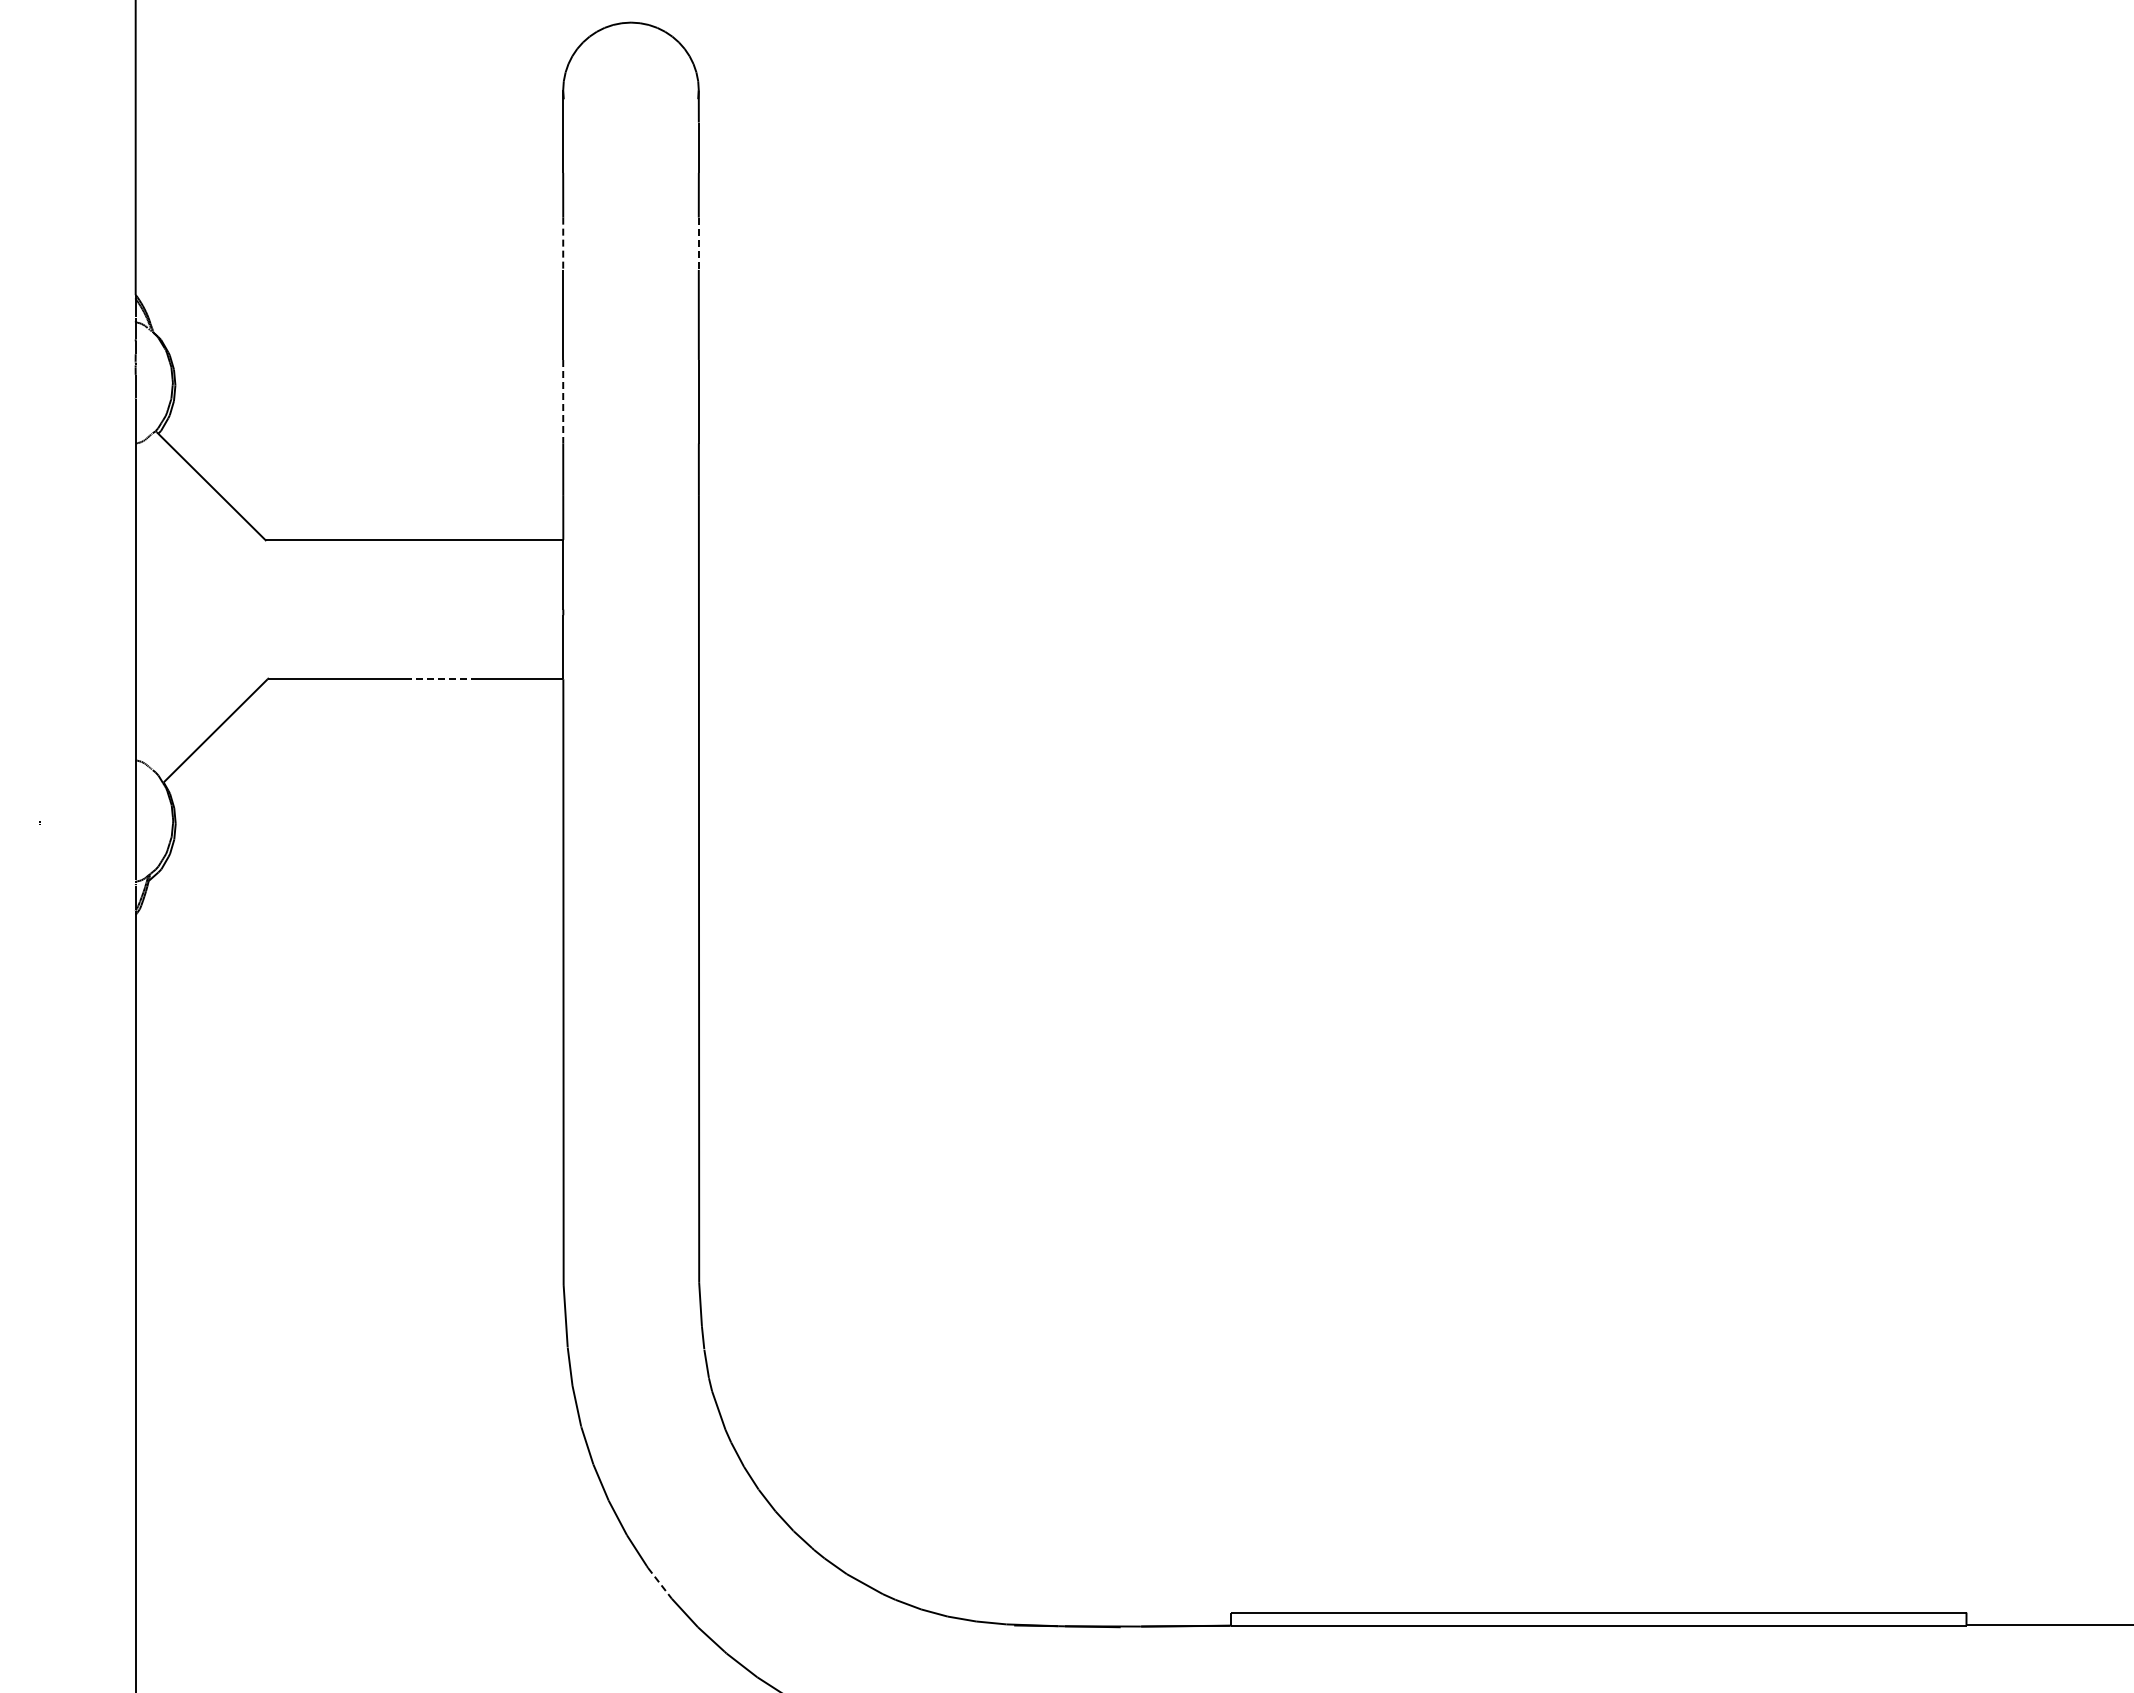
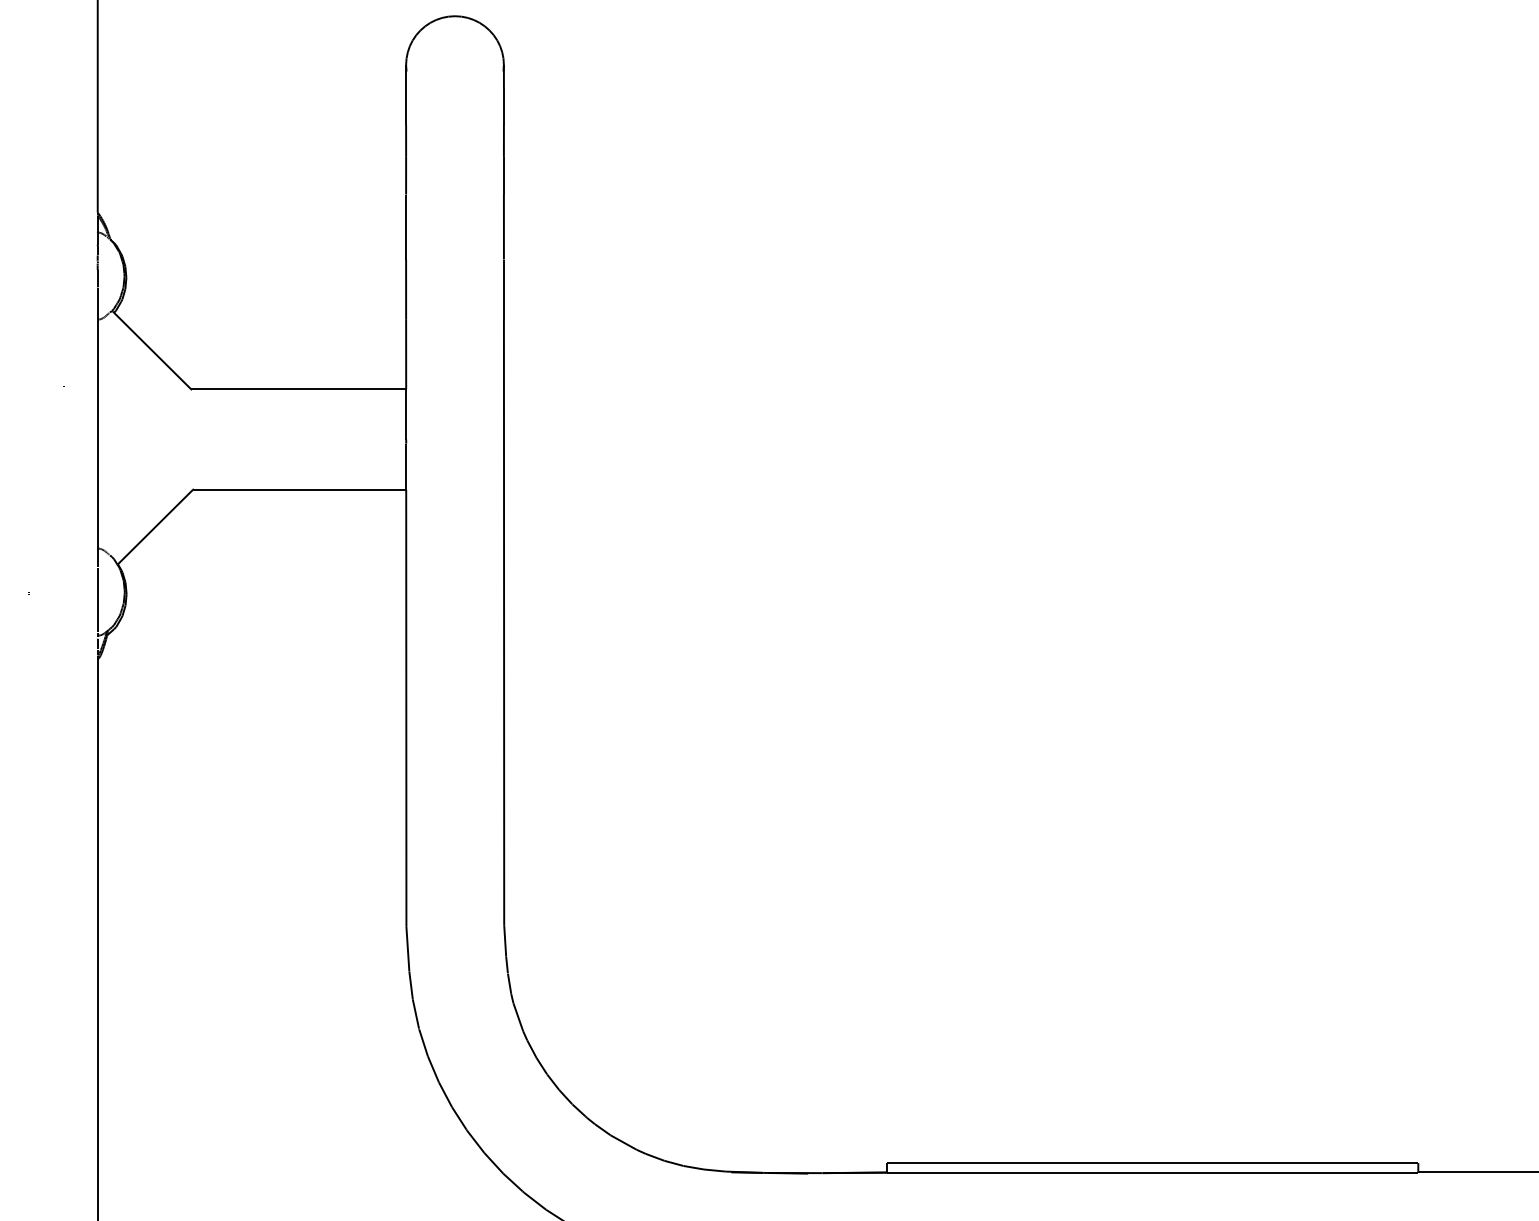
line: (563, 244) -> (406, 176), dashed -> solid
line: (698, 244) -> (503, 176), dashed -> solid
line: (563, 401) -> (406, 289), dashed -> solid
line: (441, 679) -> (318, 490), dashed -> solid
line: (660, 1583) -> (476, 1142), dashed -> solid

